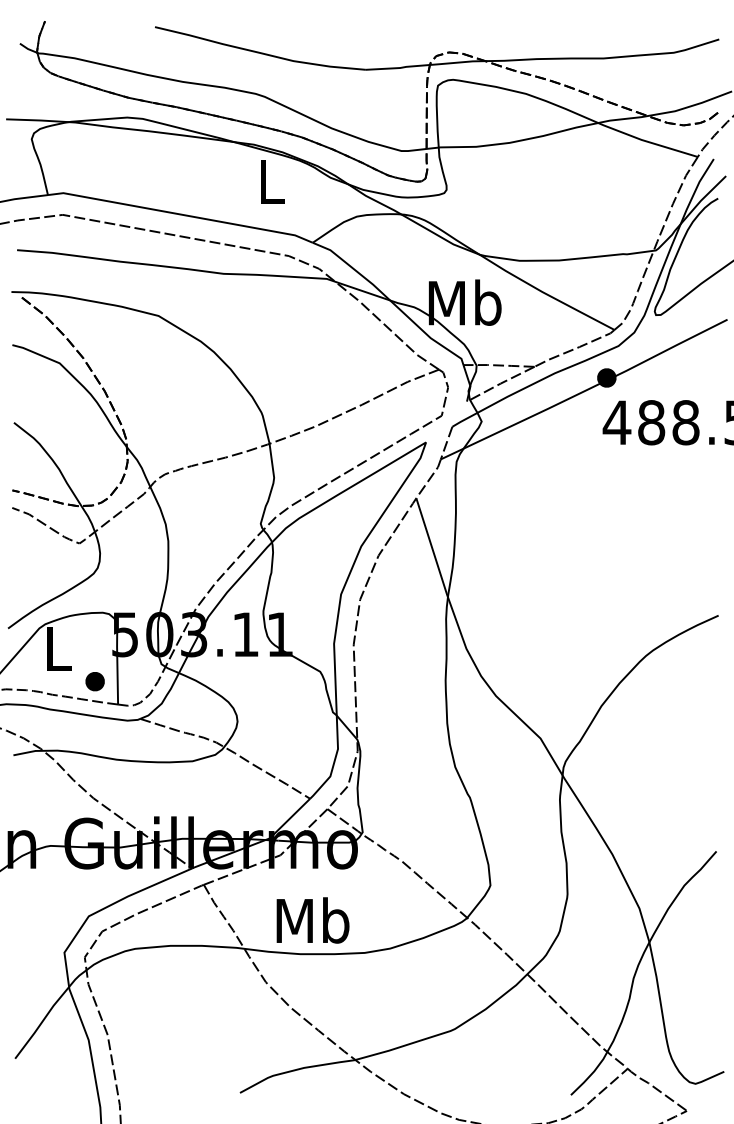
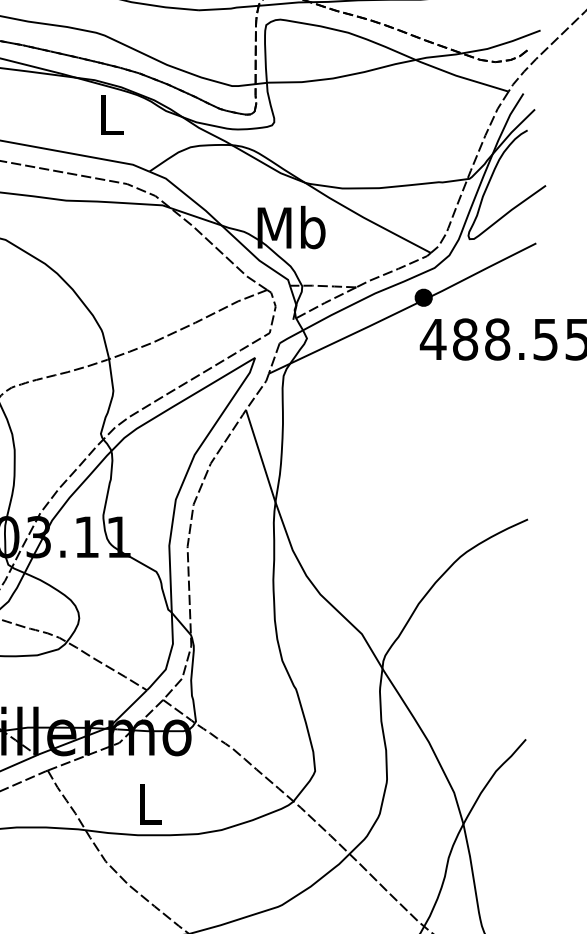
text: (312, 920) -> (149, 803), Mb -> L

